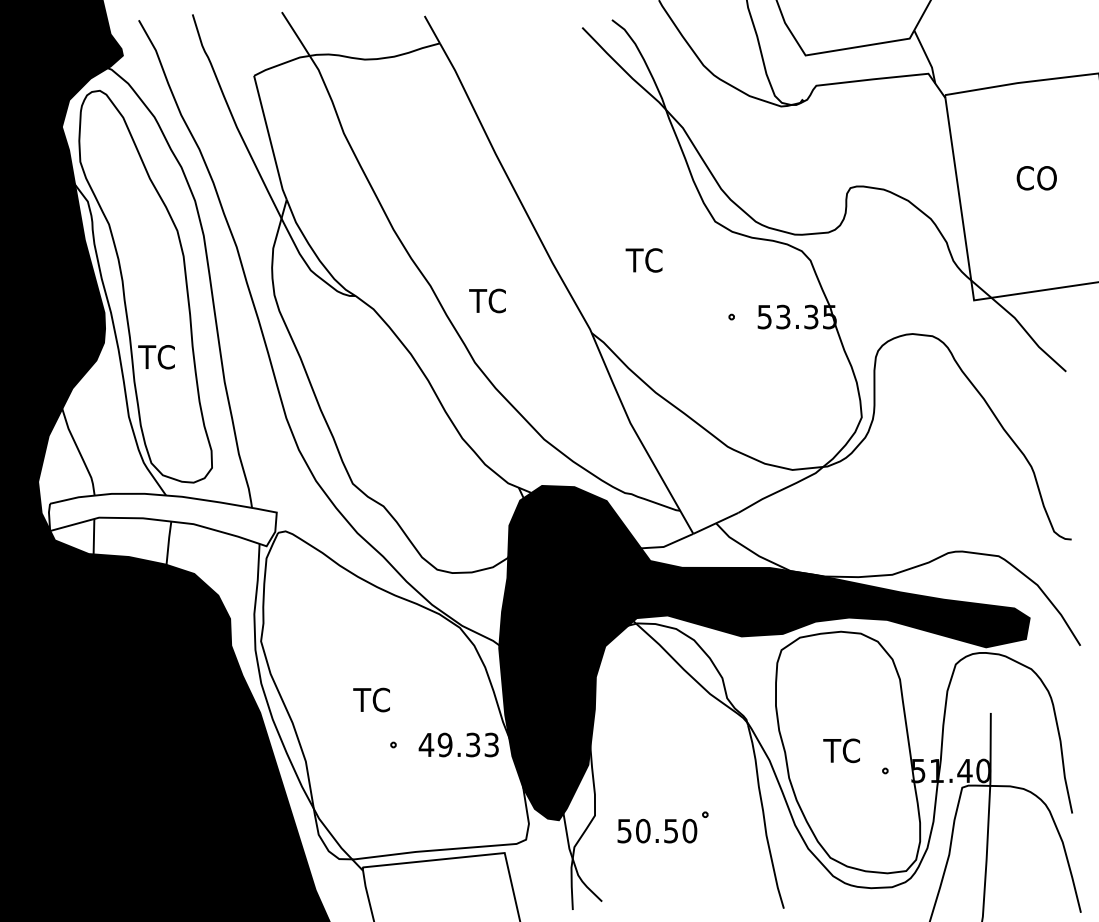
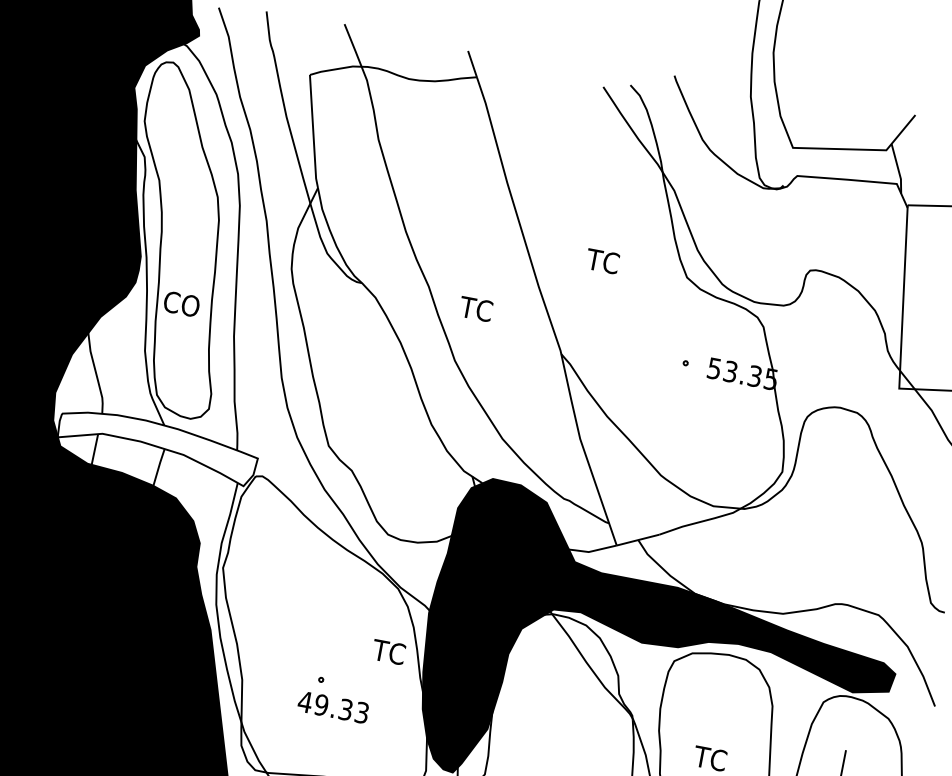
text: (643, 260) -> (602, 261), moved
text: (158, 357) -> (180, 304), TC -> CO
text: (371, 699) -> (388, 651), moved
text: (458, 744) -> (333, 706), moved

